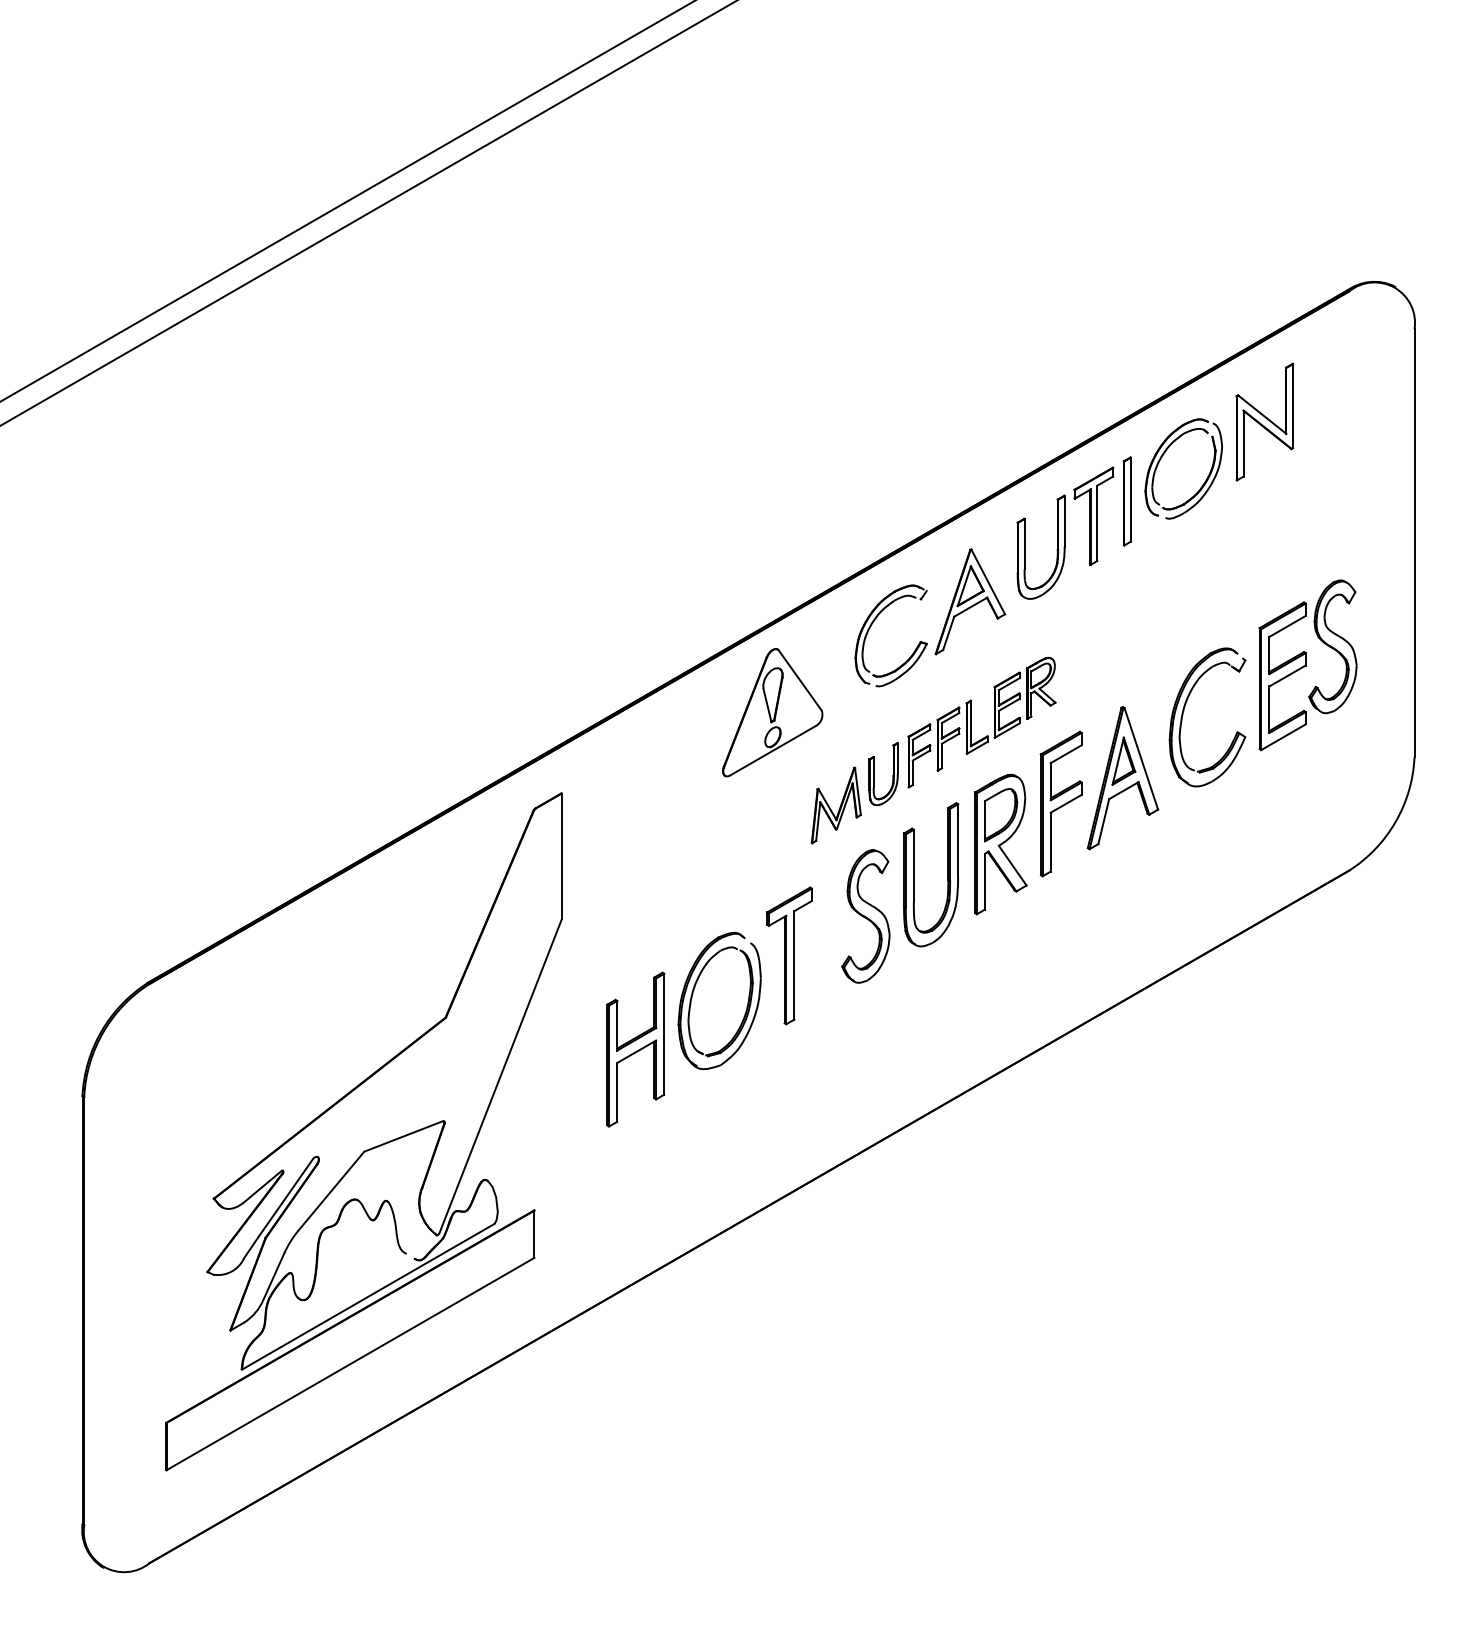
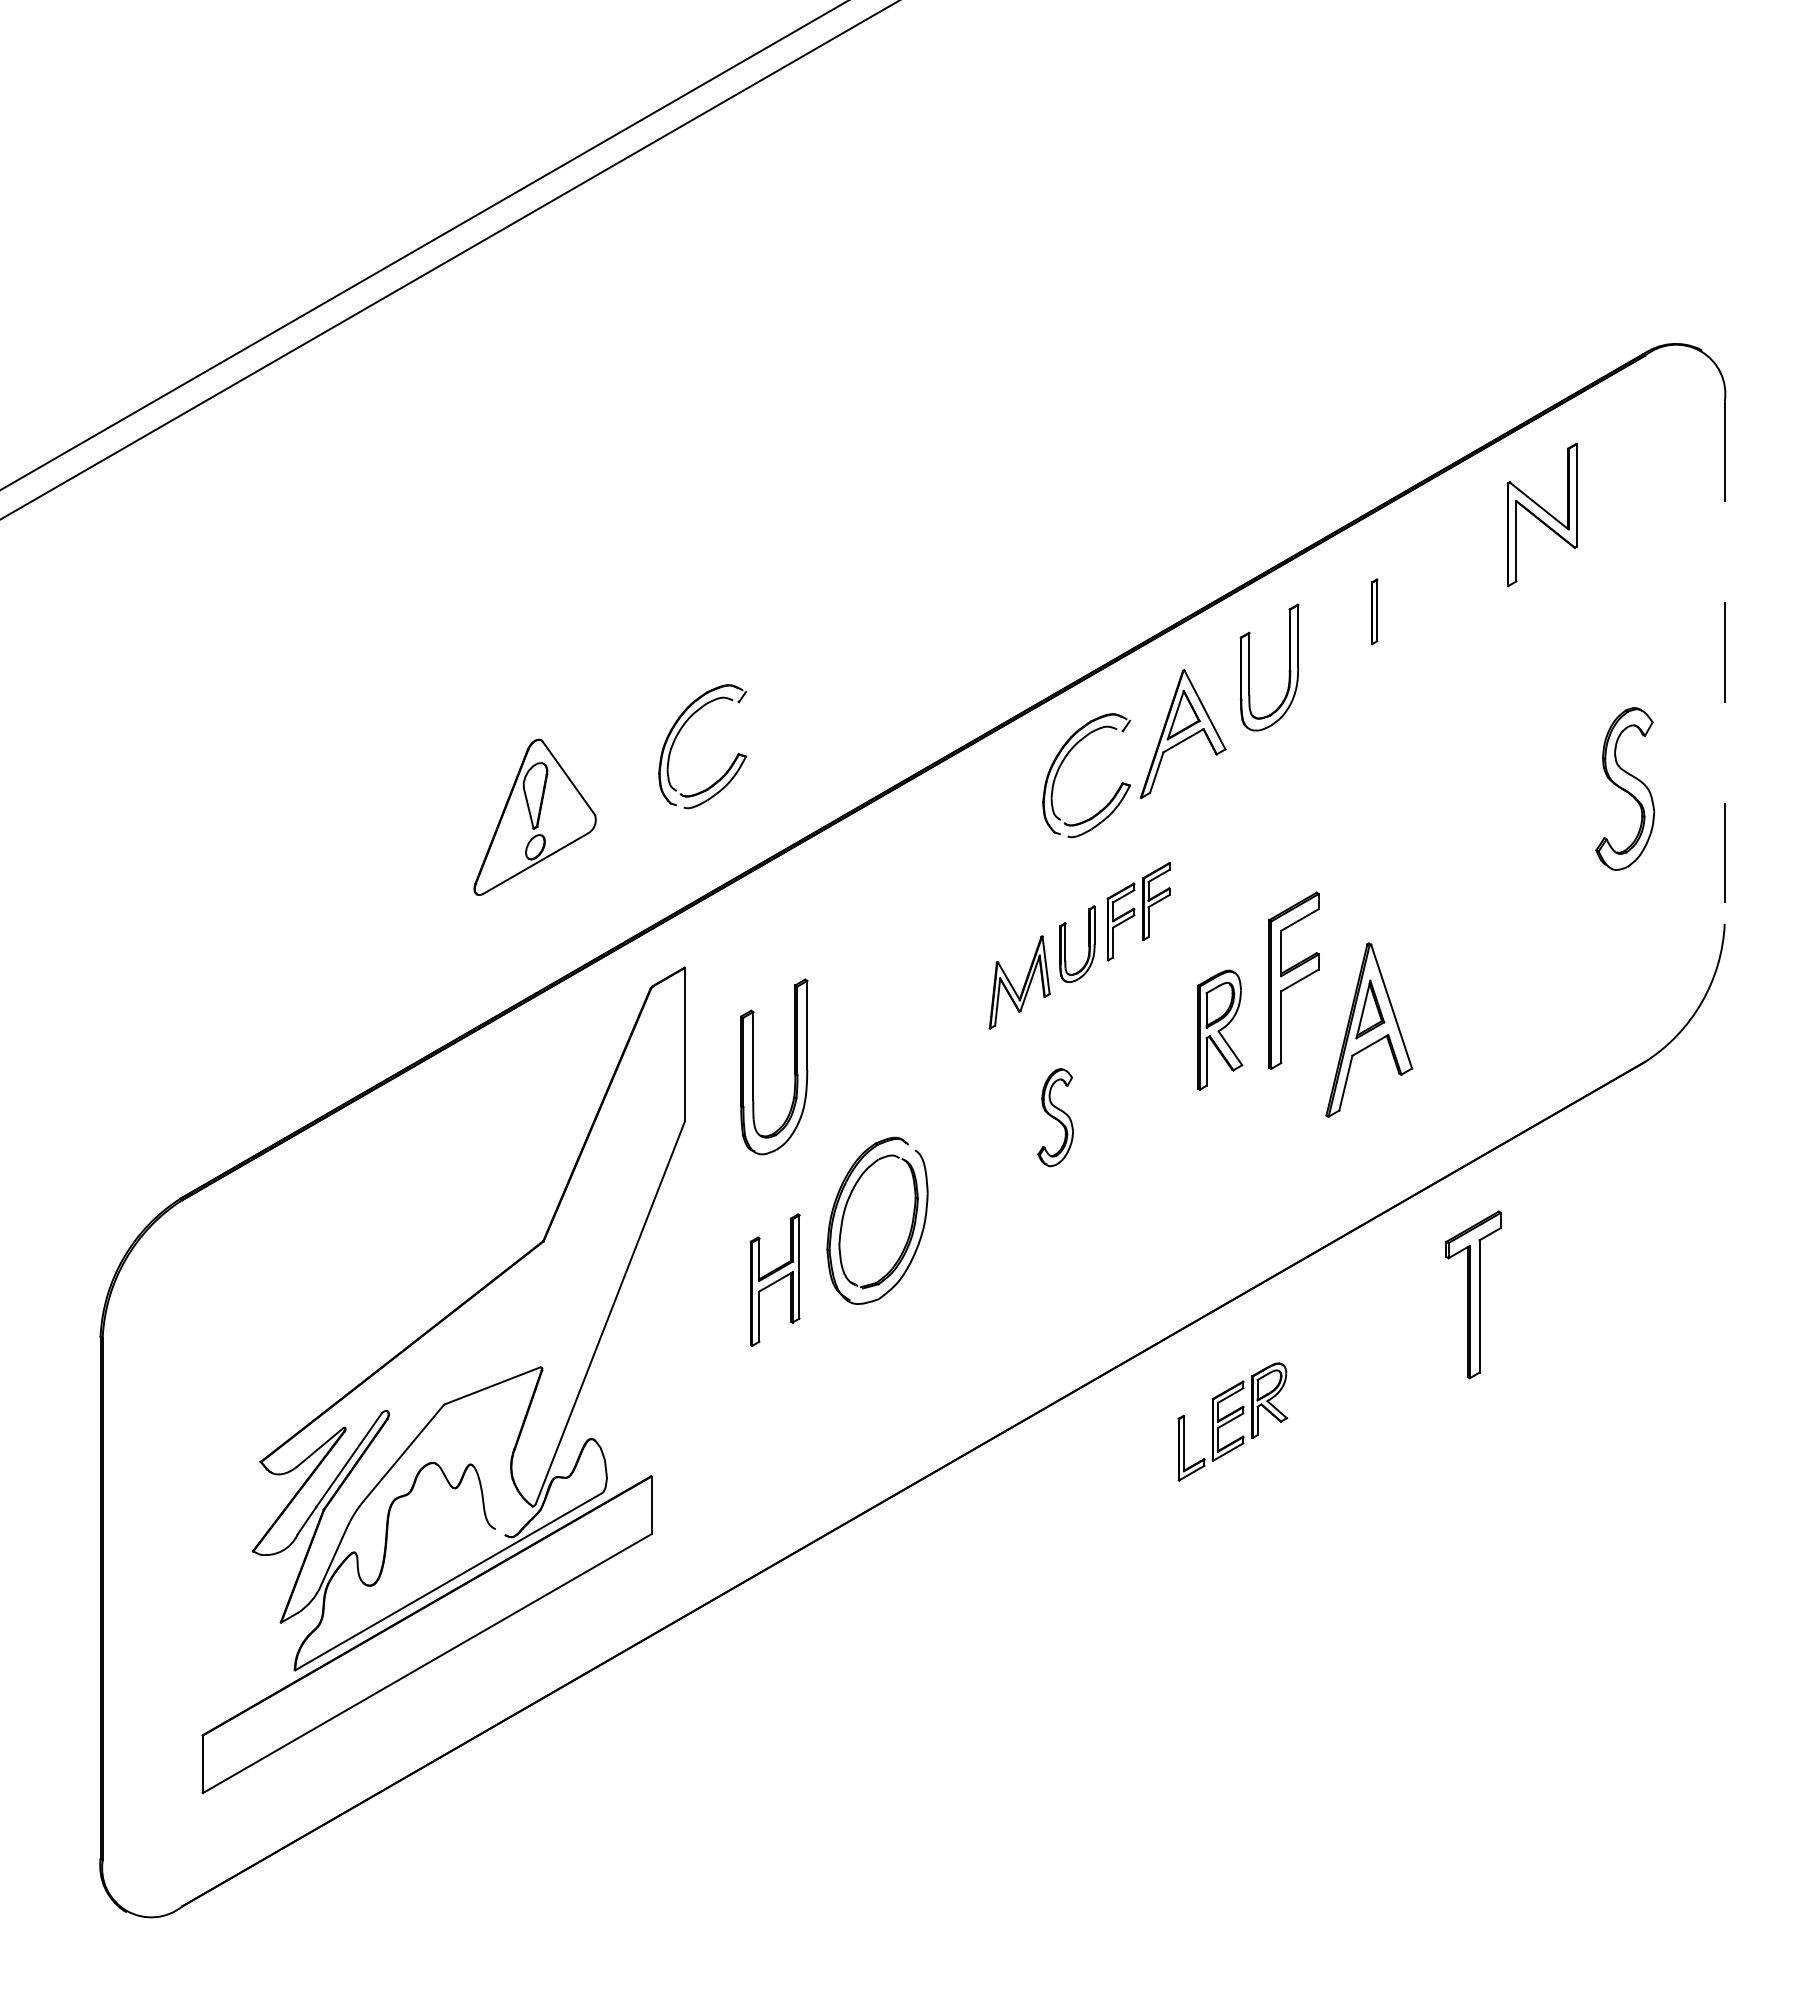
part: (1164, 454) -> (1419, 554), removed
part: (1127, 501) -> (1374, 611), size x0.6
part: (1093, 516) -> (1333, 629), removed
line: (1414, 543) -> (1724, 662), solid -> dashed
part: (557, 601) -> (679, 733), added
part: (1282, 675) -> (1563, 824), removed
part: (1010, 705) -> (1232, 1421), moved
part: (772, 712) -> (534, 816), moved
part: (1183, 712) -> (1443, 869), removed
part: (1123, 777) -> (1369, 1029), moved
part: (1000, 844) -> (1219, 1030), size x0.7
part: (947, 874) -> (794, 1066), moved
part: (865, 916) -> (1055, 1117), size x0.6
part: (789, 955) -> (1473, 1294), moved
part: (635, 1049) -> (774, 1279), size x0.7

